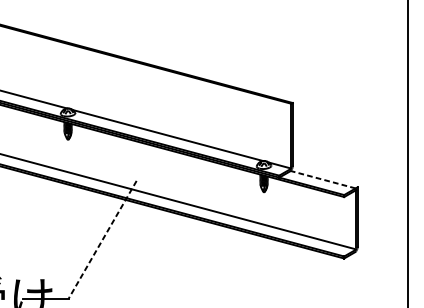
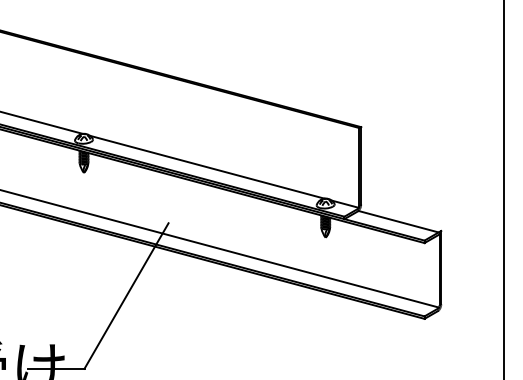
line: (323, 179) -> (398, 221), dashed -> solid
line: (102, 240) -> (126, 296), dashed -> solid

